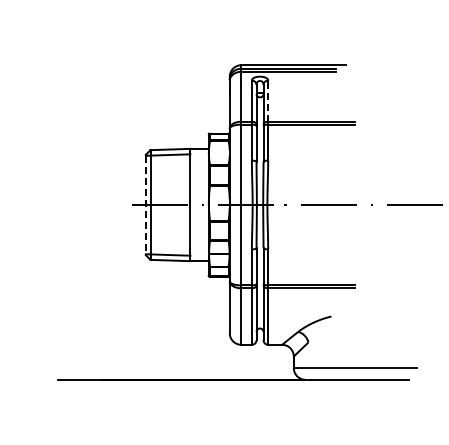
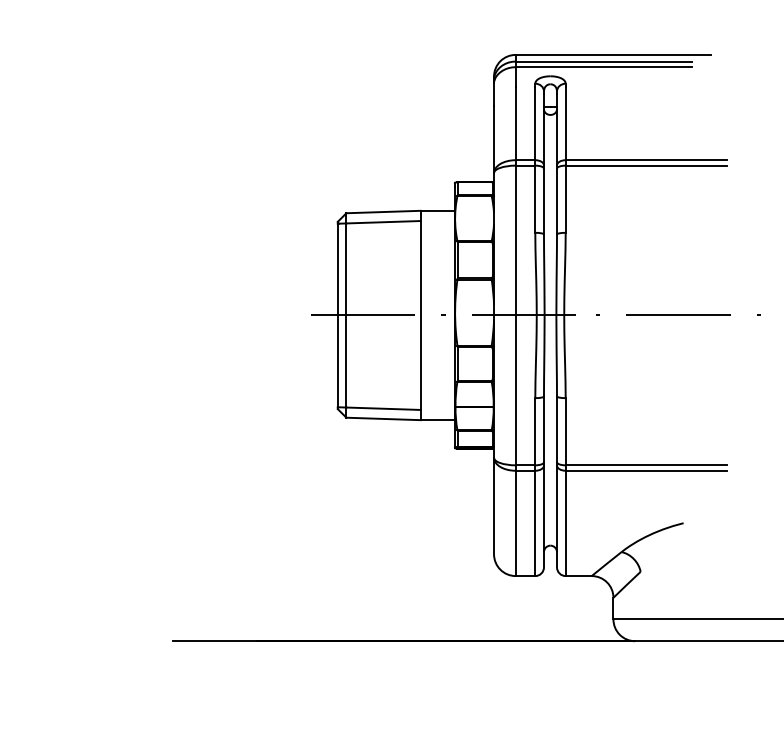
line: (268, 102) -> (566, 124), dashed -> solid
line: (145, 206) -> (337, 318), dashed -> solid

